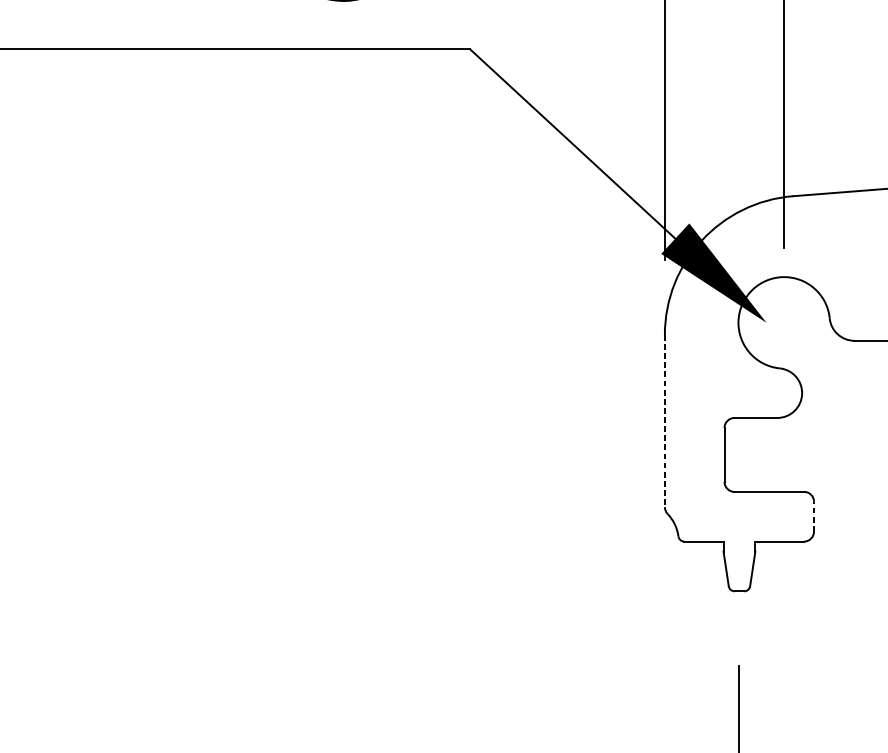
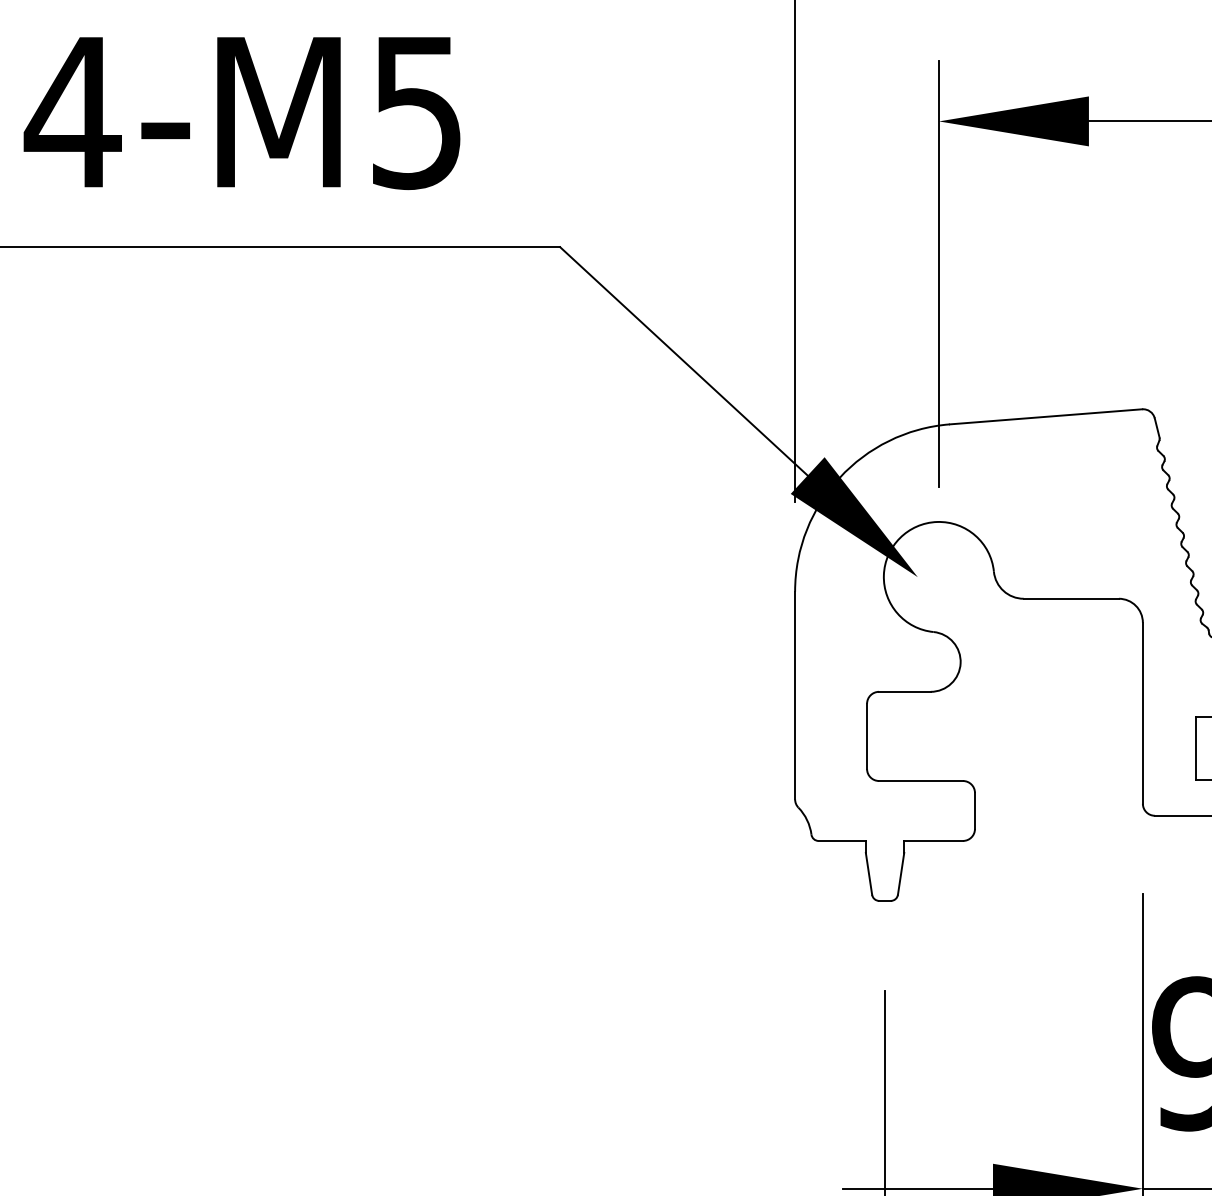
line: (665, 420) -> (795, 695), dashed -> solid
line: (813, 516) -> (974, 810), dashed -> solid

